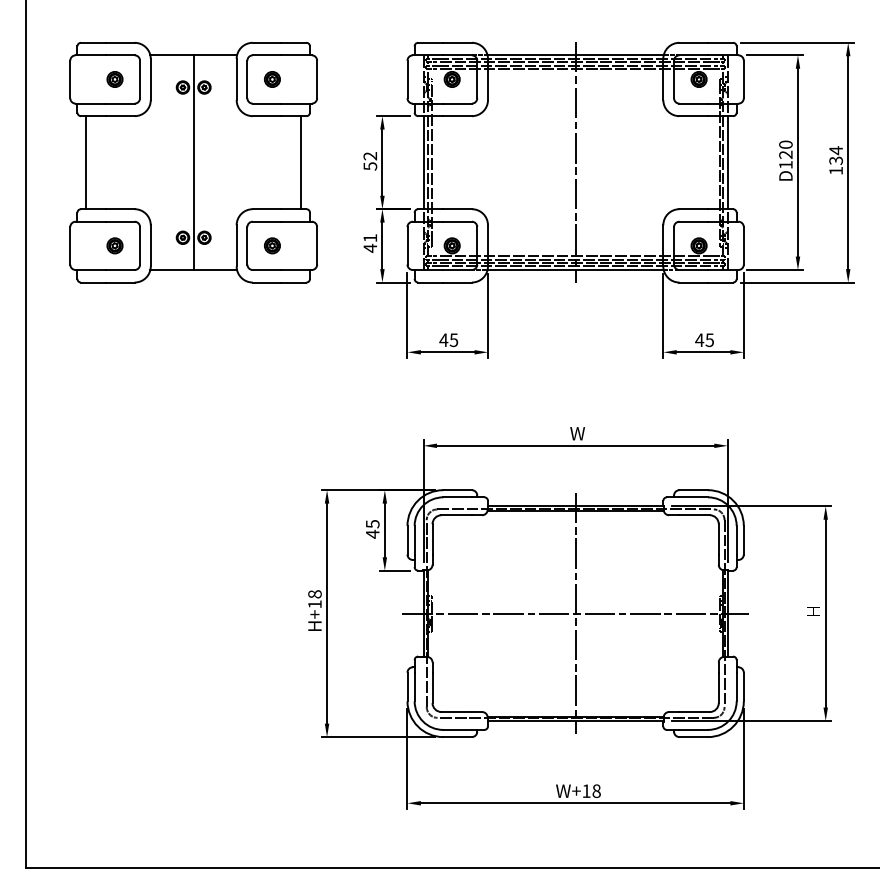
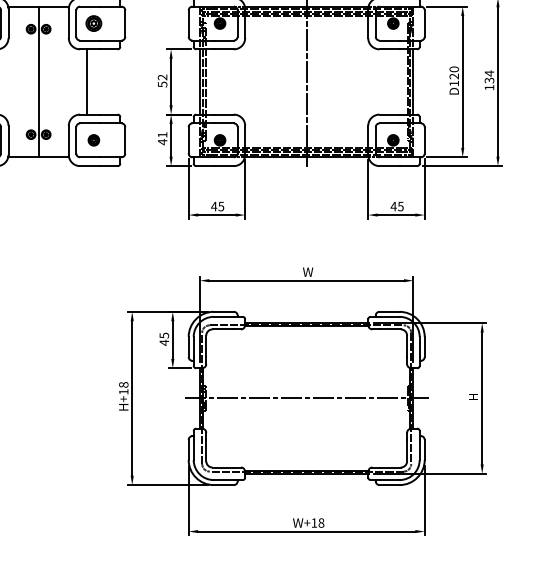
part: (272, 79) -> (93, 23), size x1.4
line: (301, 162) -> (87, 81), moved
line: (575, 613) -> (306, 398), removed

